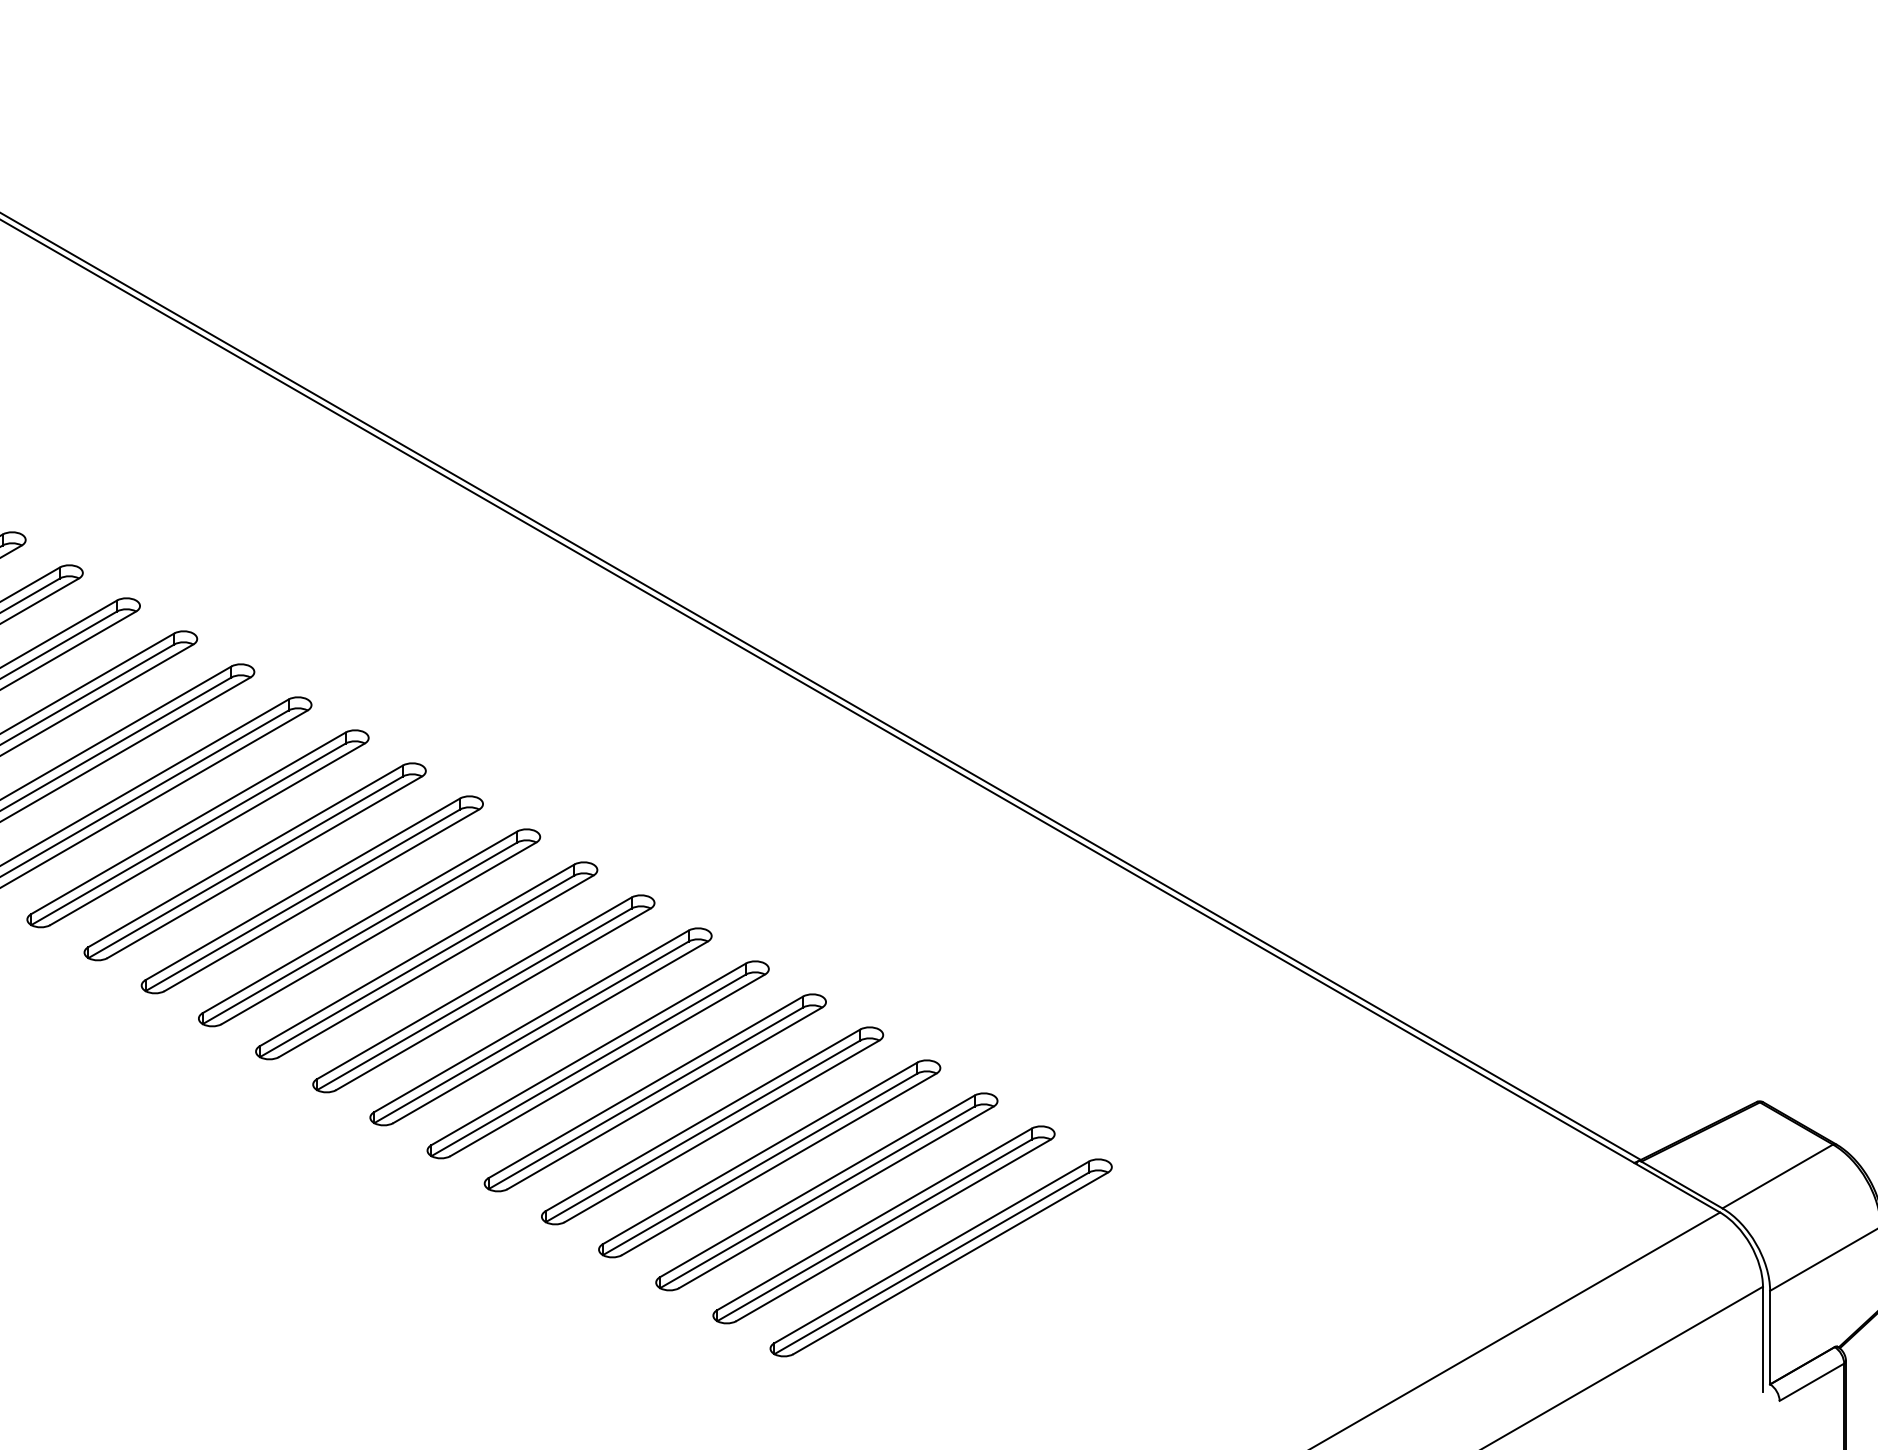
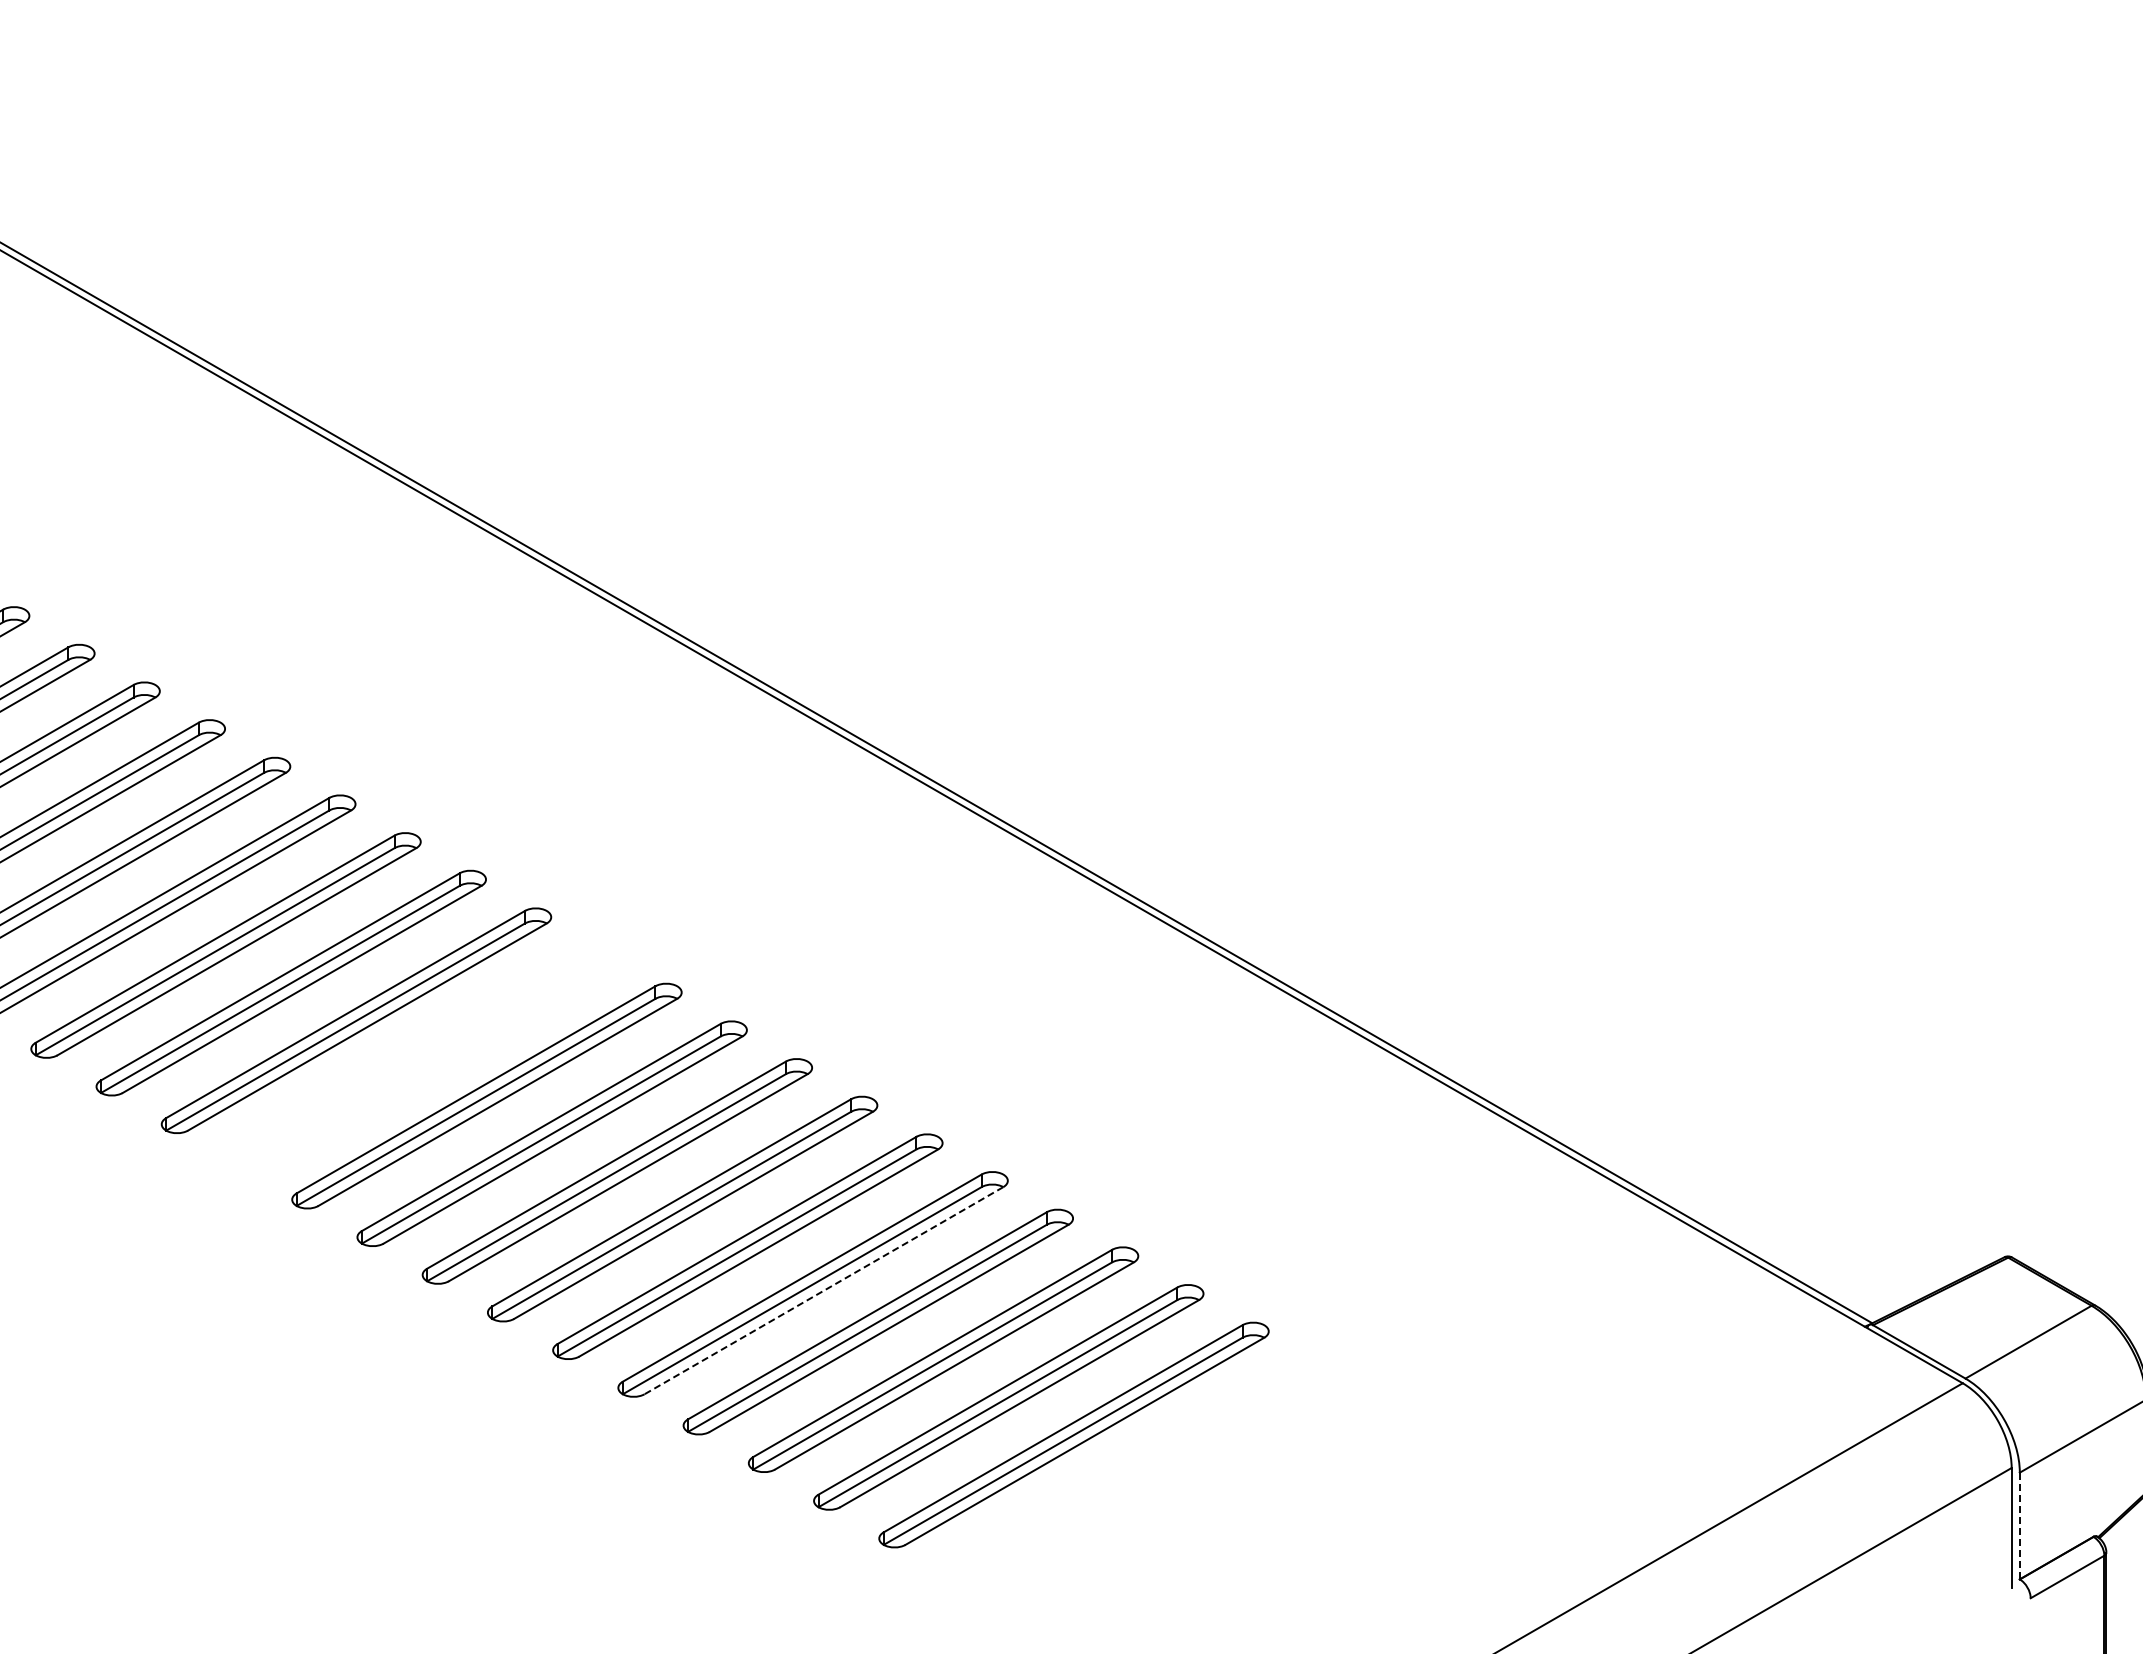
part: (369, 927) -> (421, 1058), removed
line: (721, 1131) -> (823, 1290), solid -> dashed
line: (1769, 1337) -> (2019, 1525), solid -> dashed

